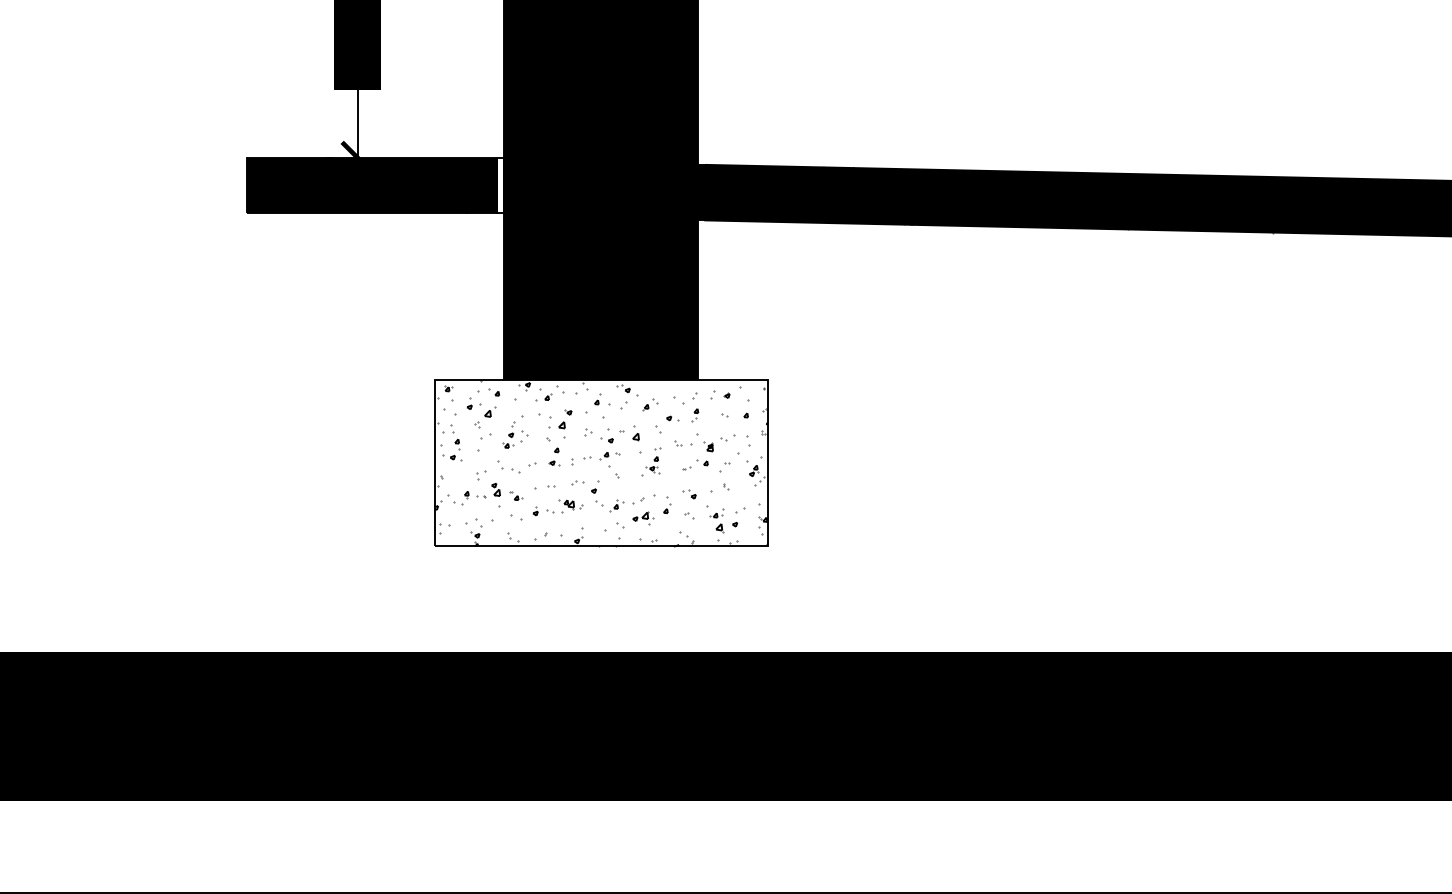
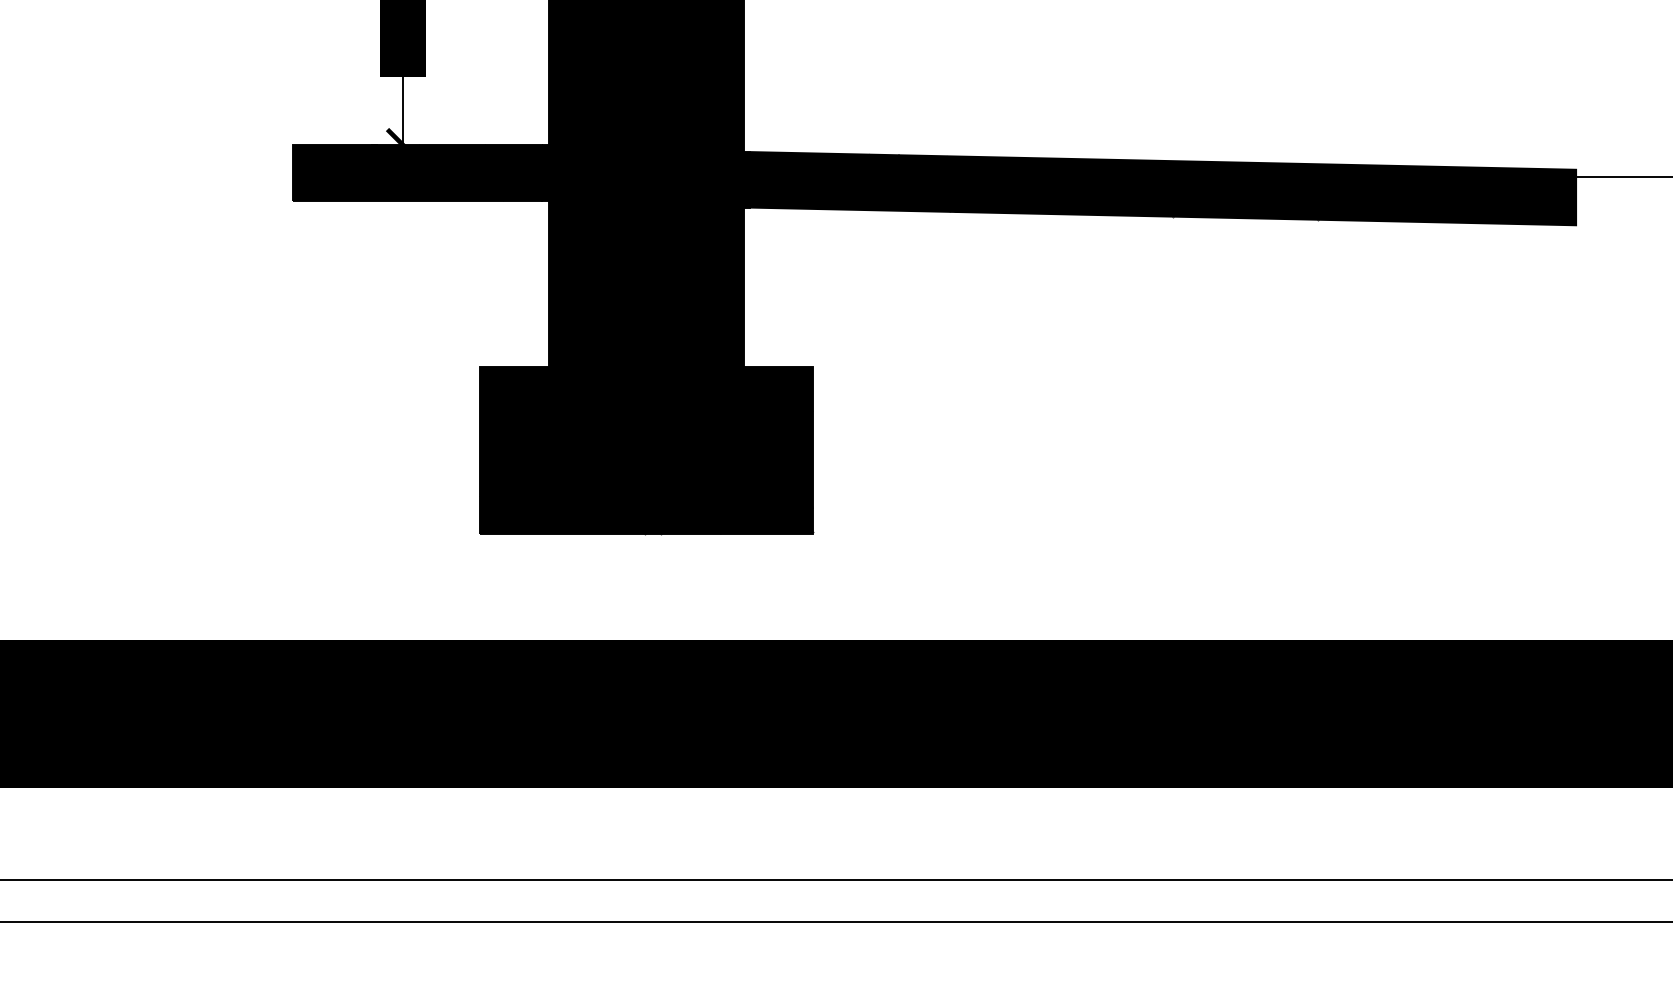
fill: (500, 185) -> (545, 172), added
fill: (600, 463) -> (645, 450), added

